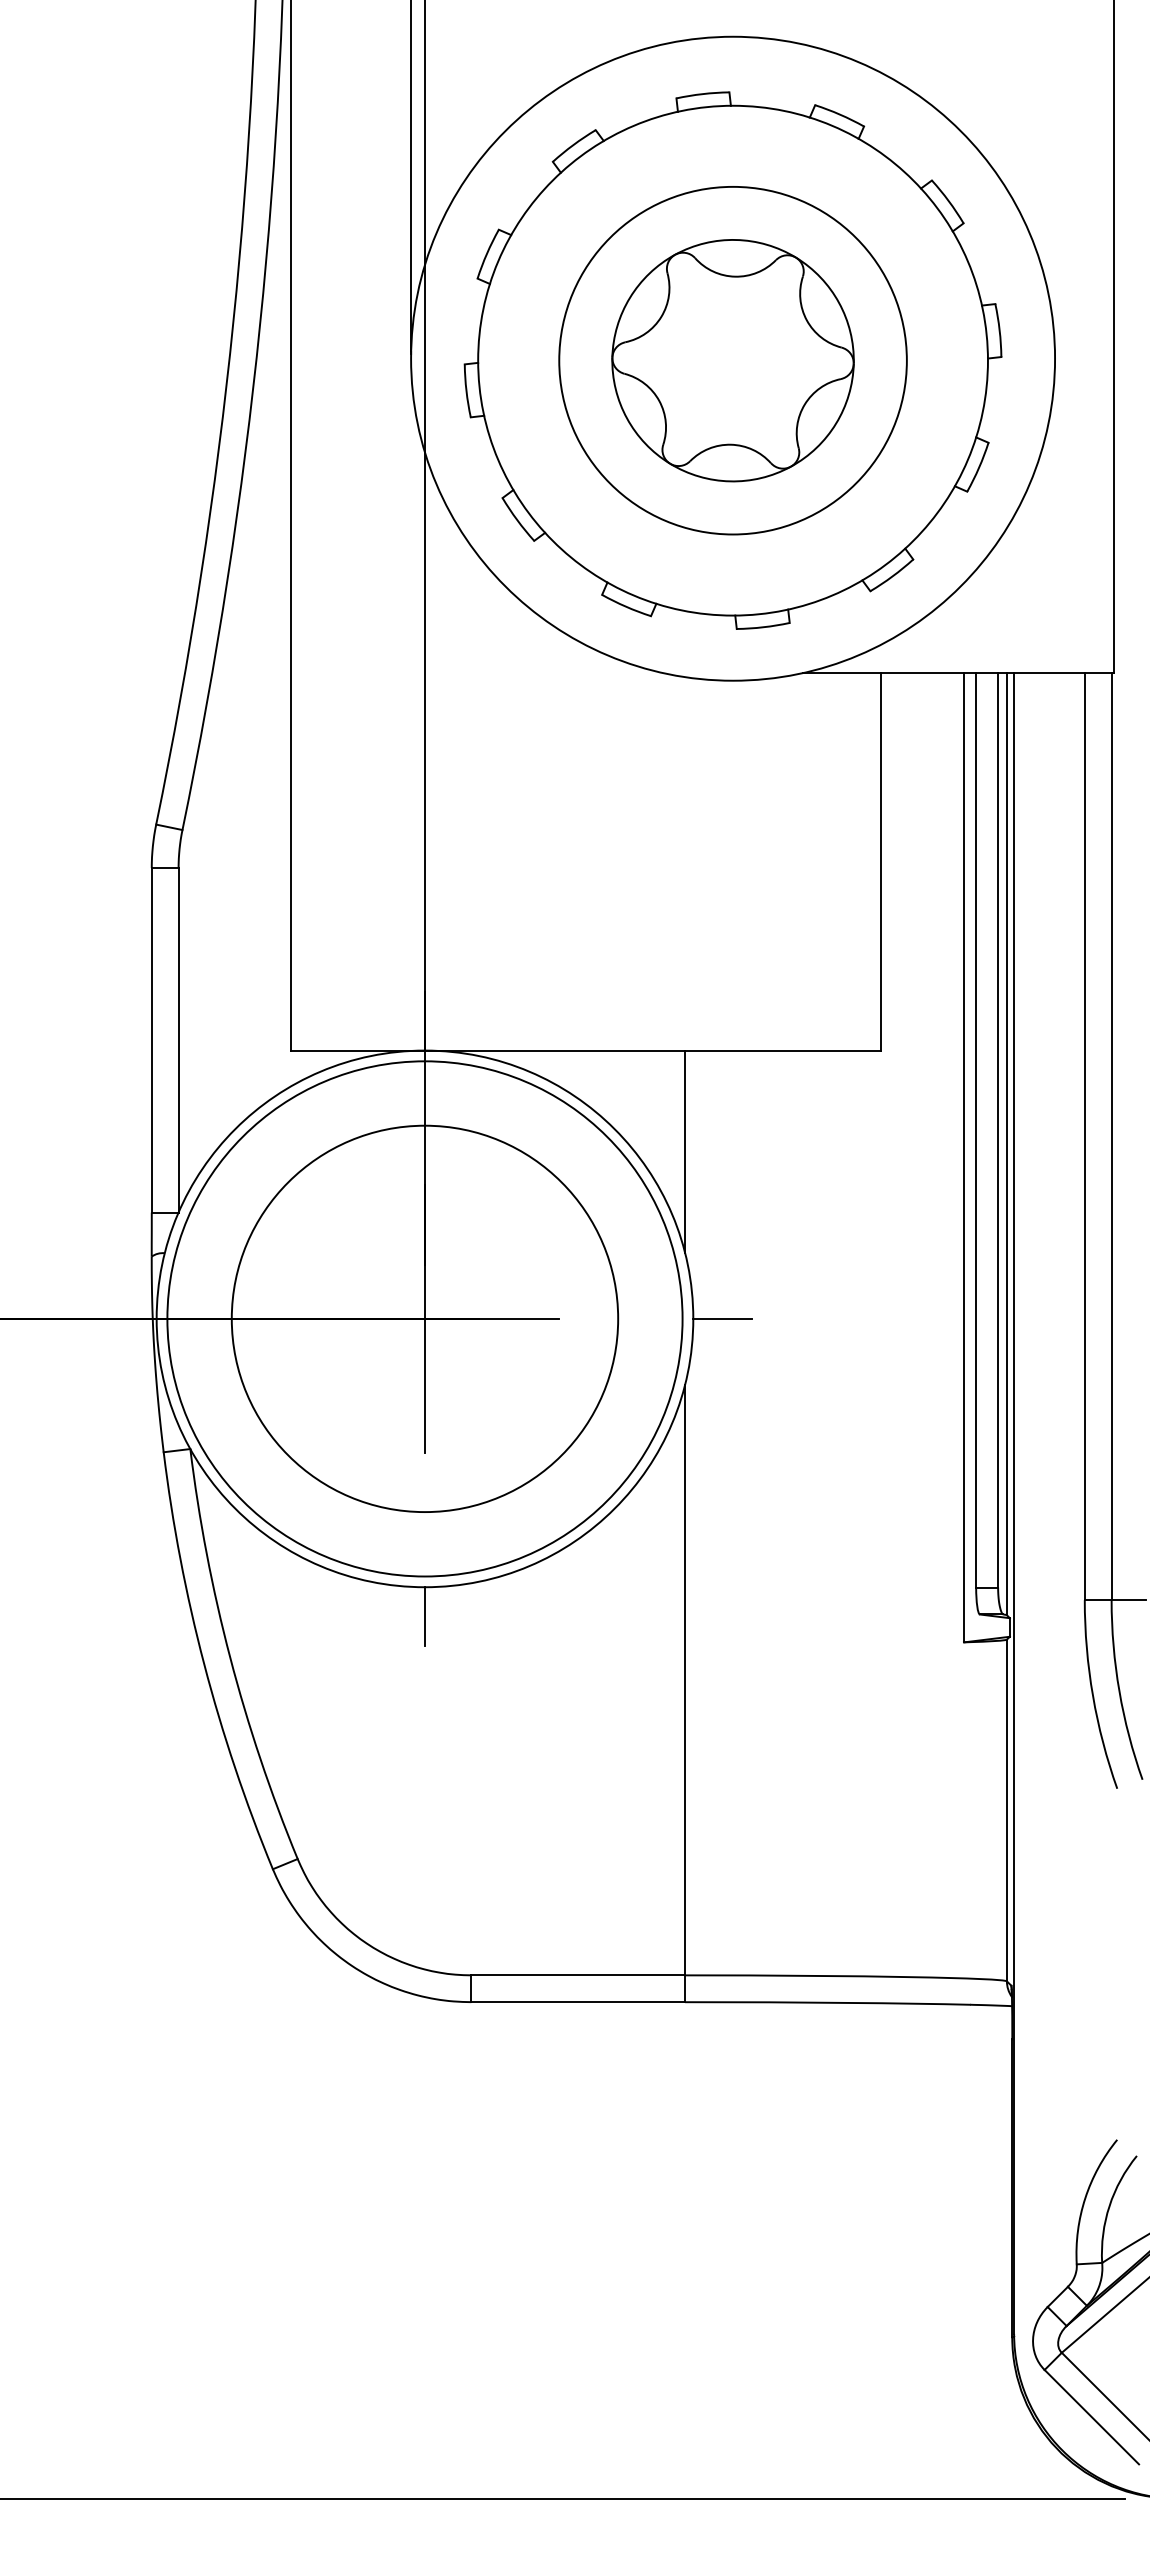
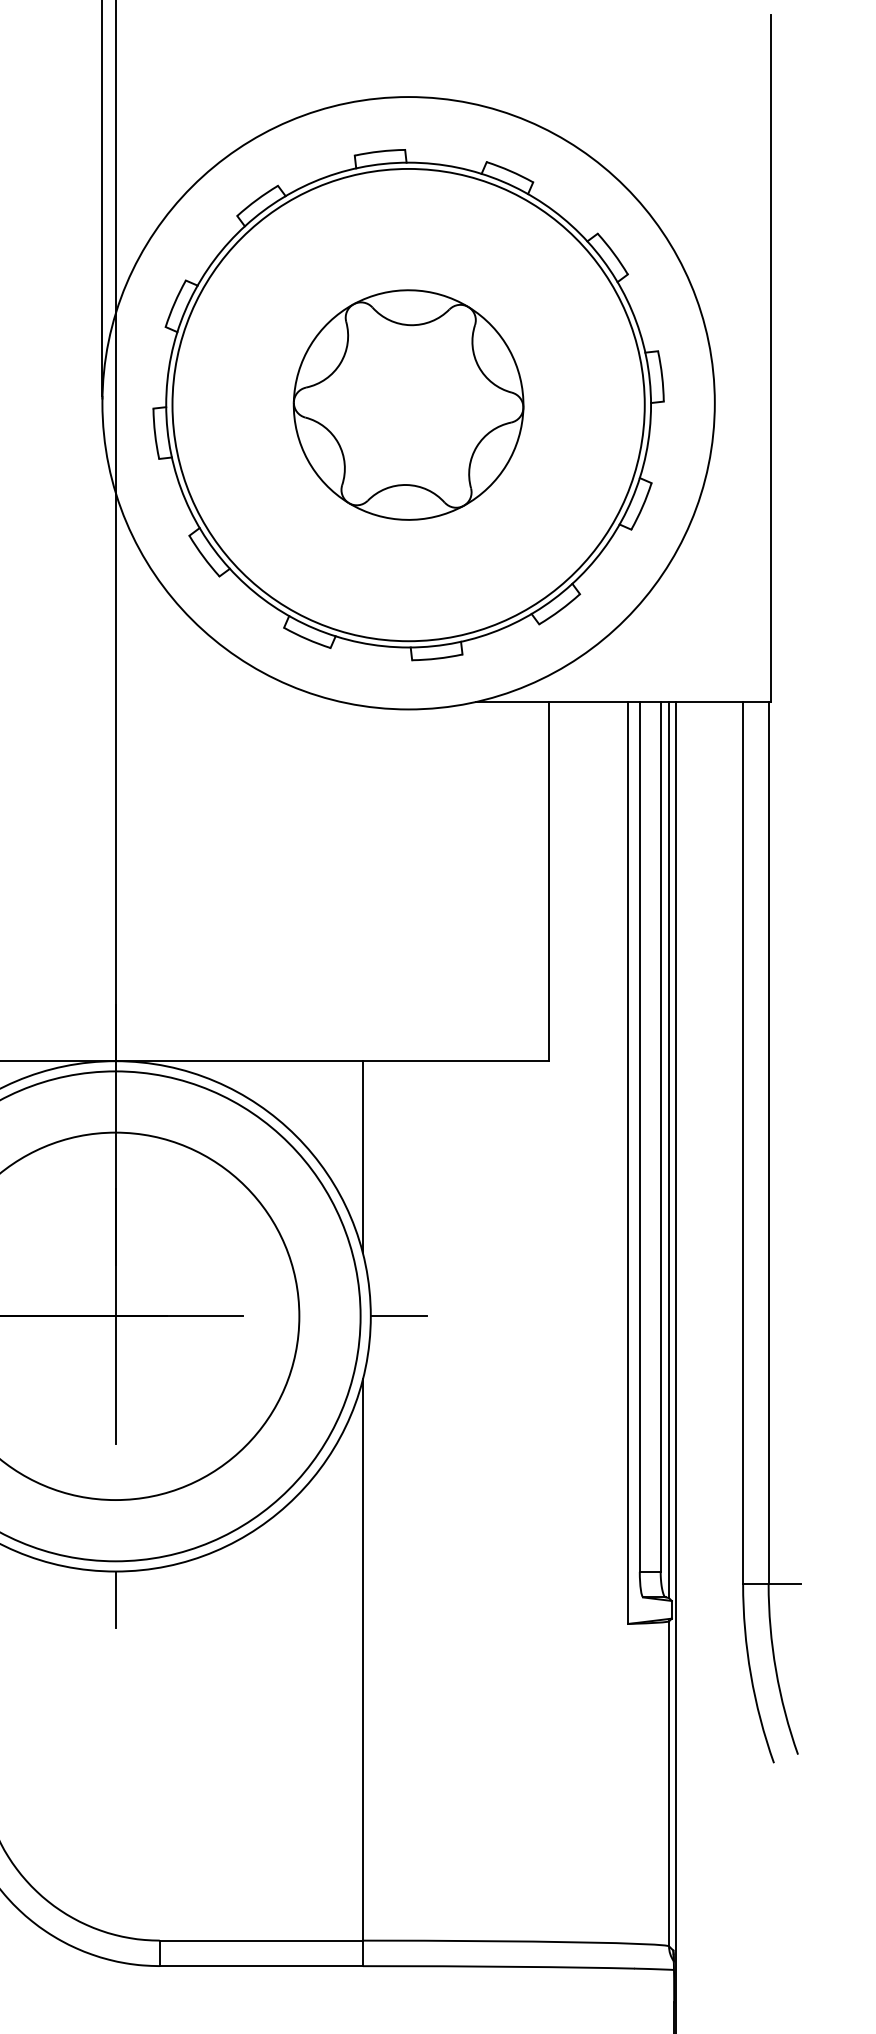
circle: (732, 360) -> (408, 404), size x1.43

